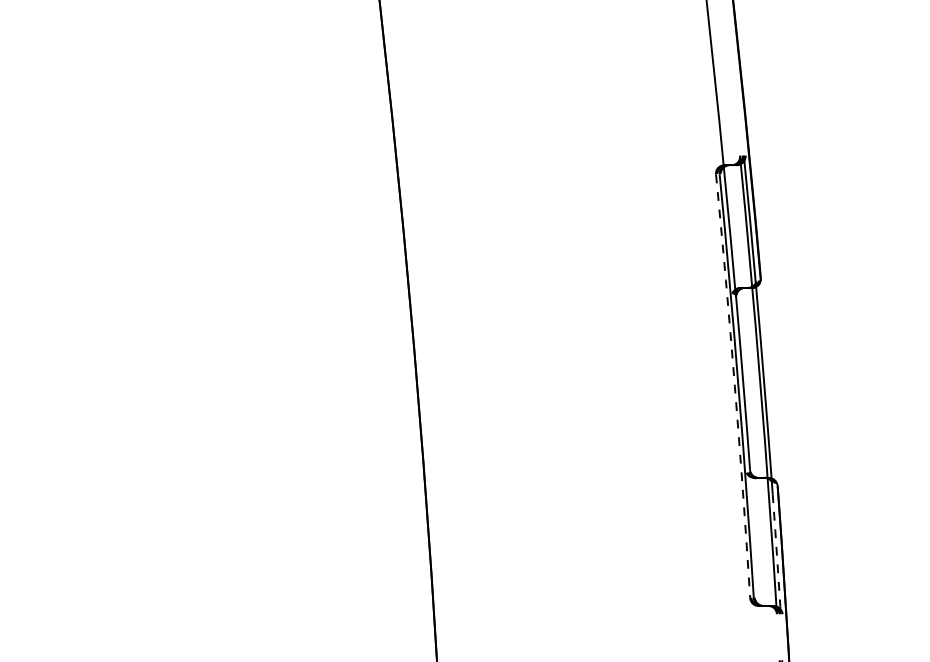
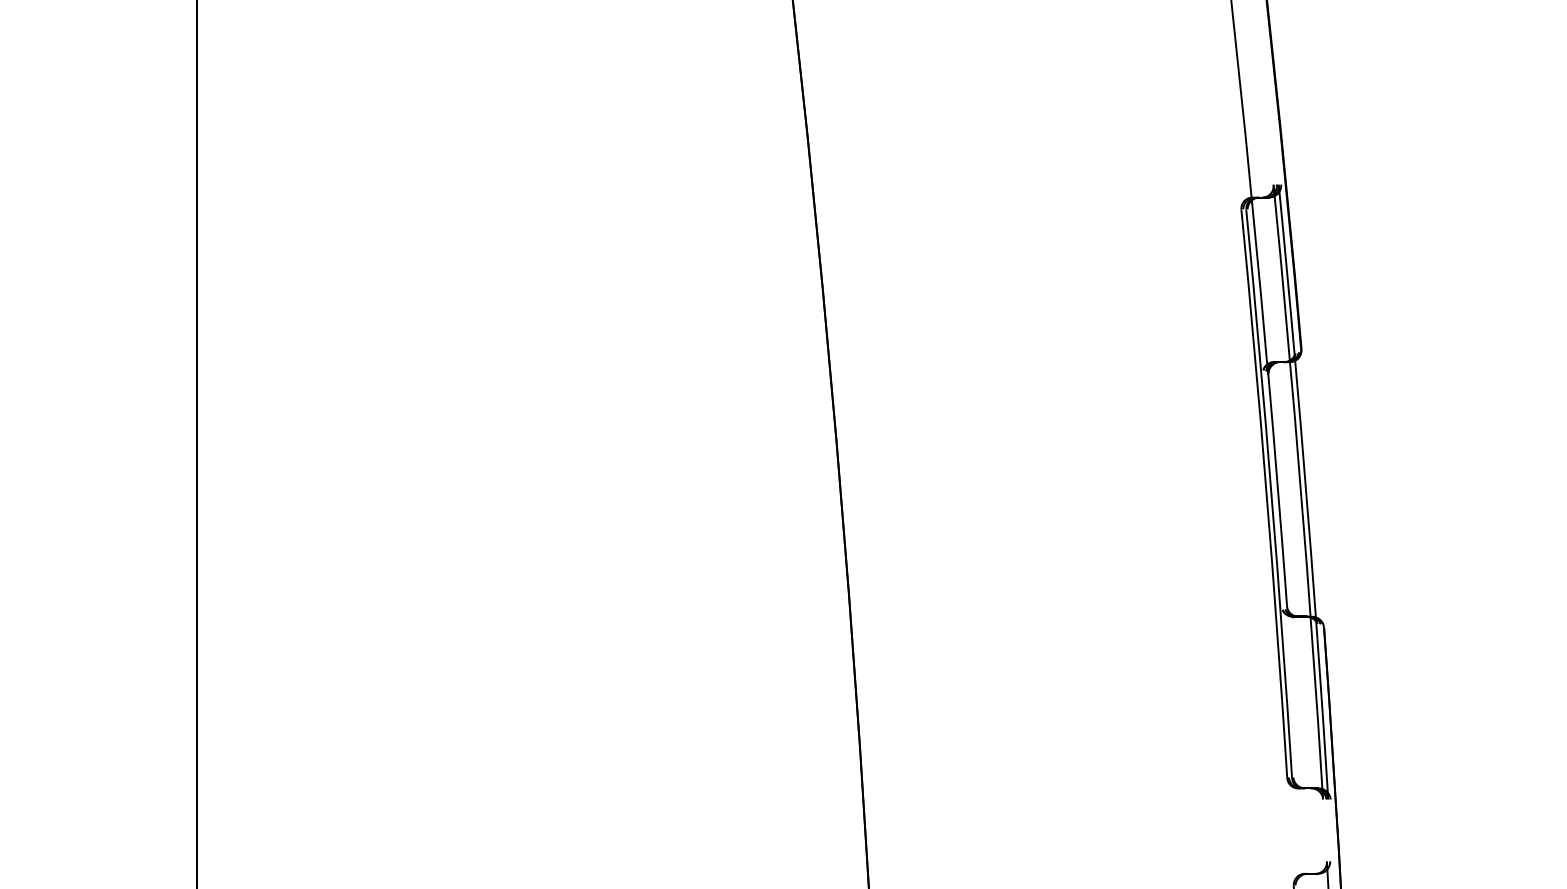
arc: (734, 385) -> (1266, 493), dashed -> solid
arc: (777, 553) -> (1323, 718), dashed -> solid

